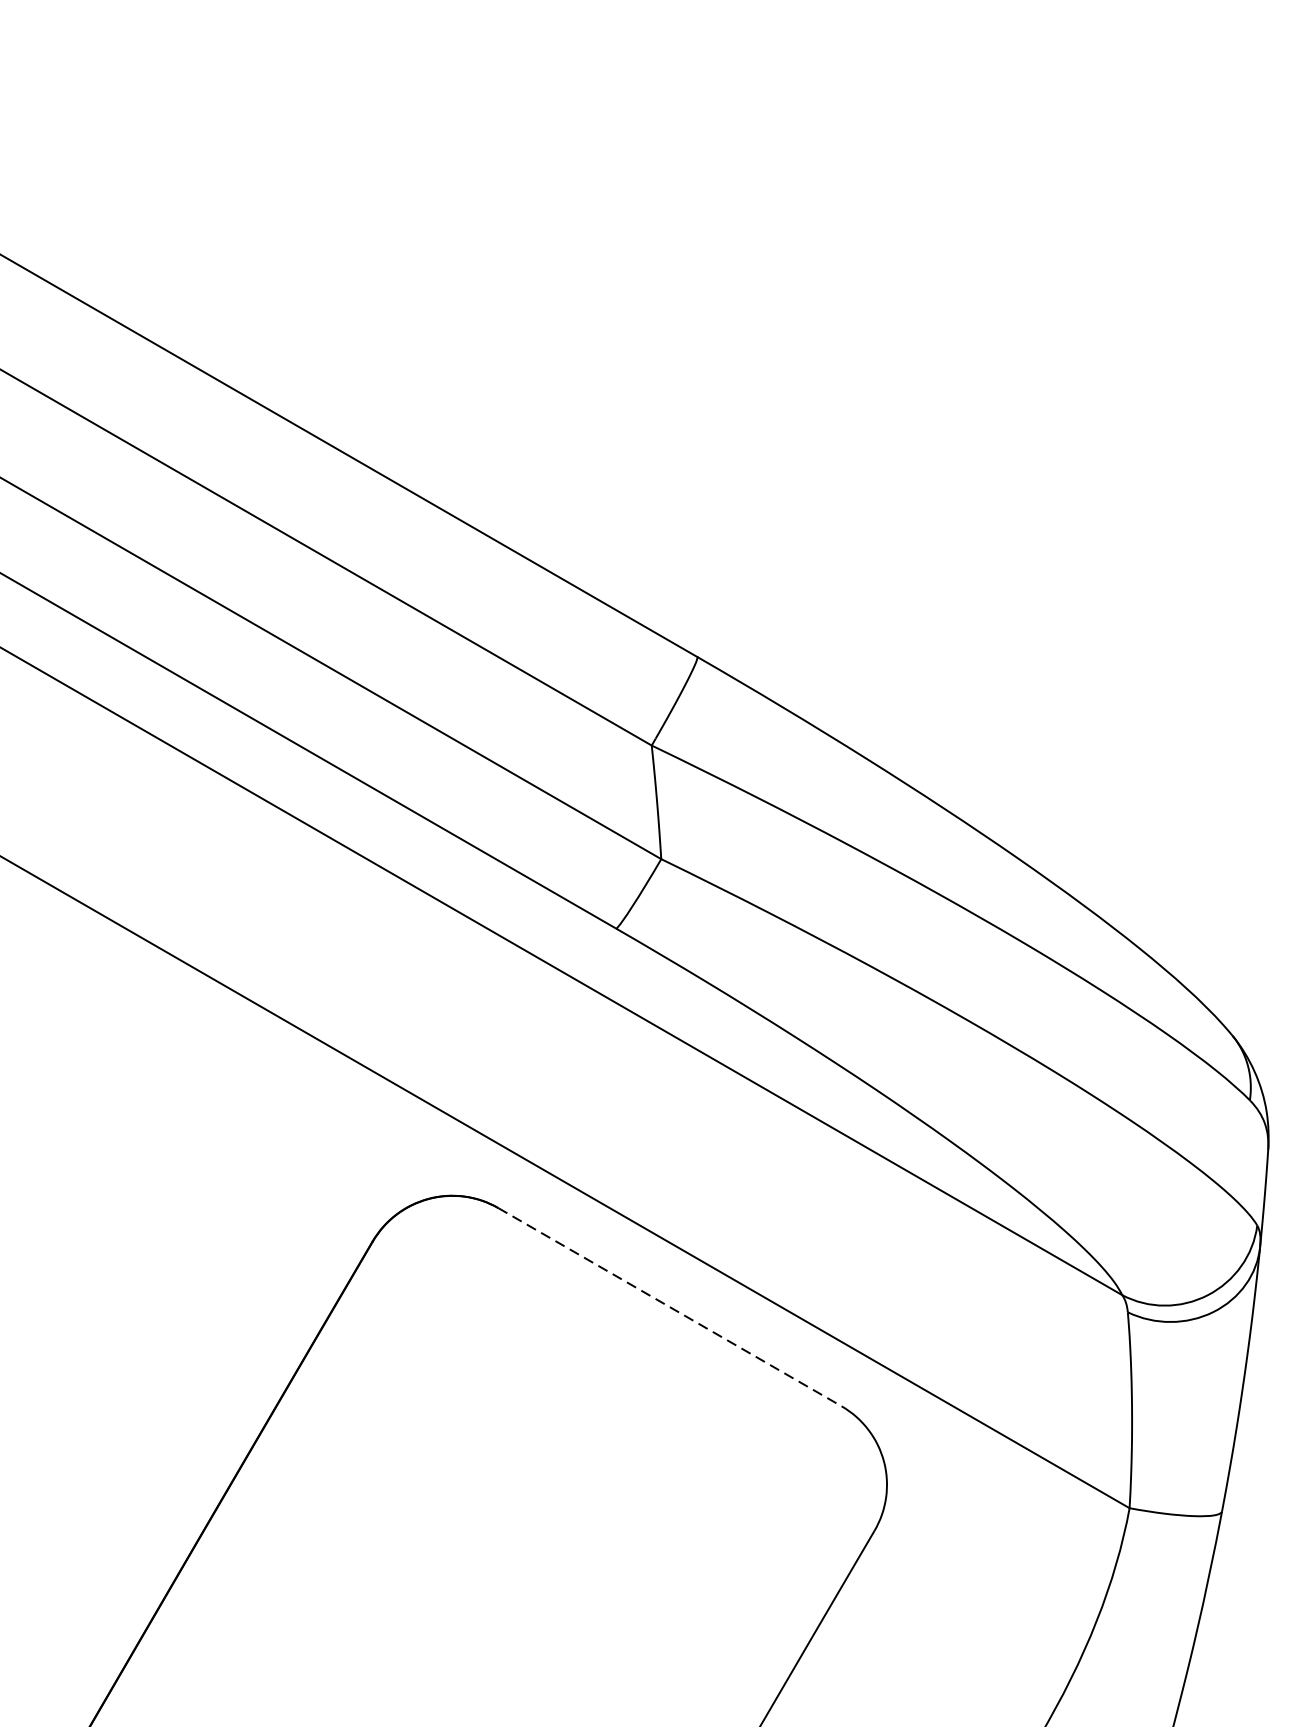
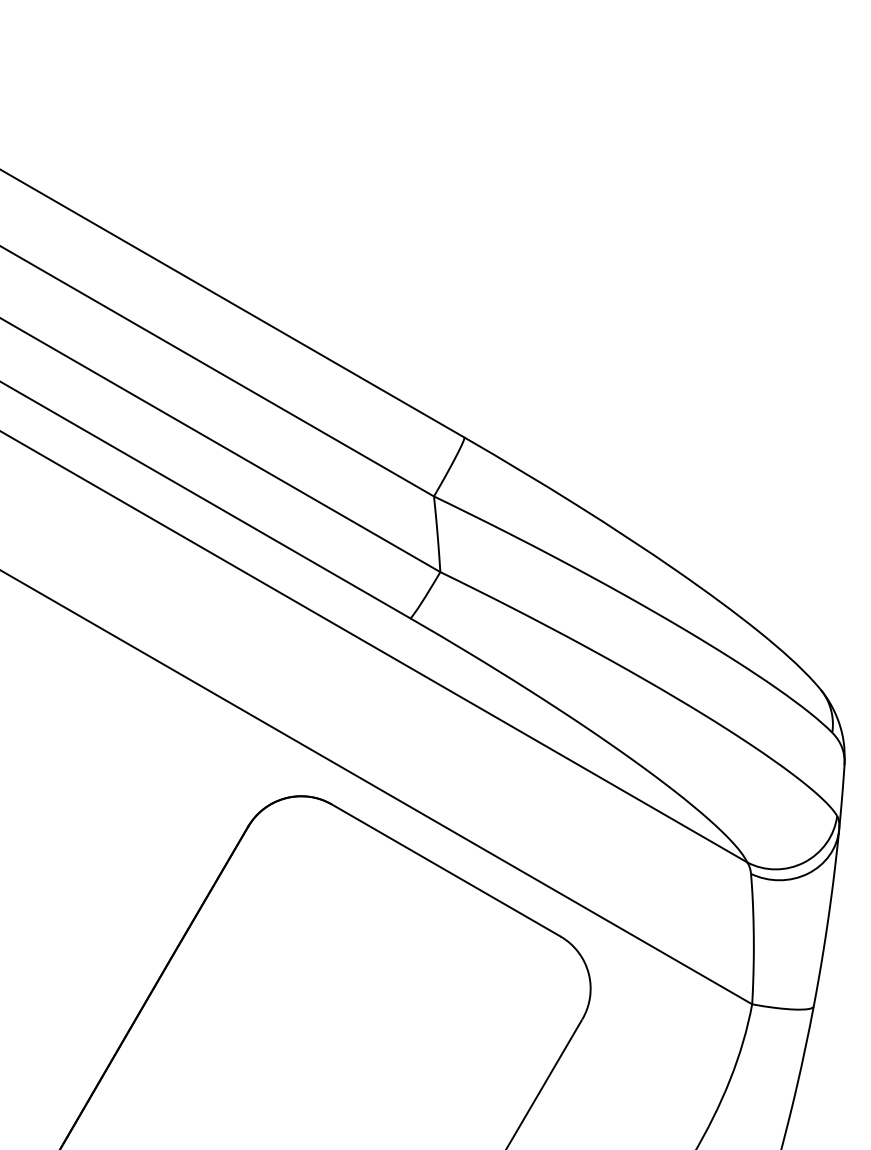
line: (670, 1307) -> (446, 870), dashed -> solid

